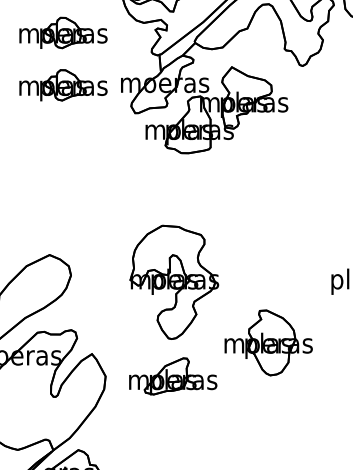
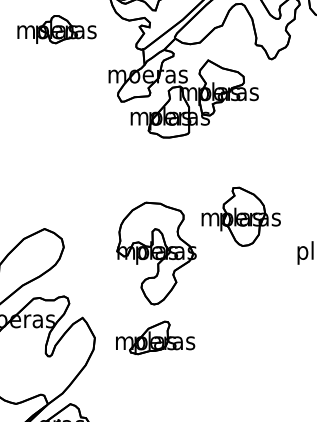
part: (62, 85) -> (56, 76), removed
part: (267, 342) -> (240, 216), moved

